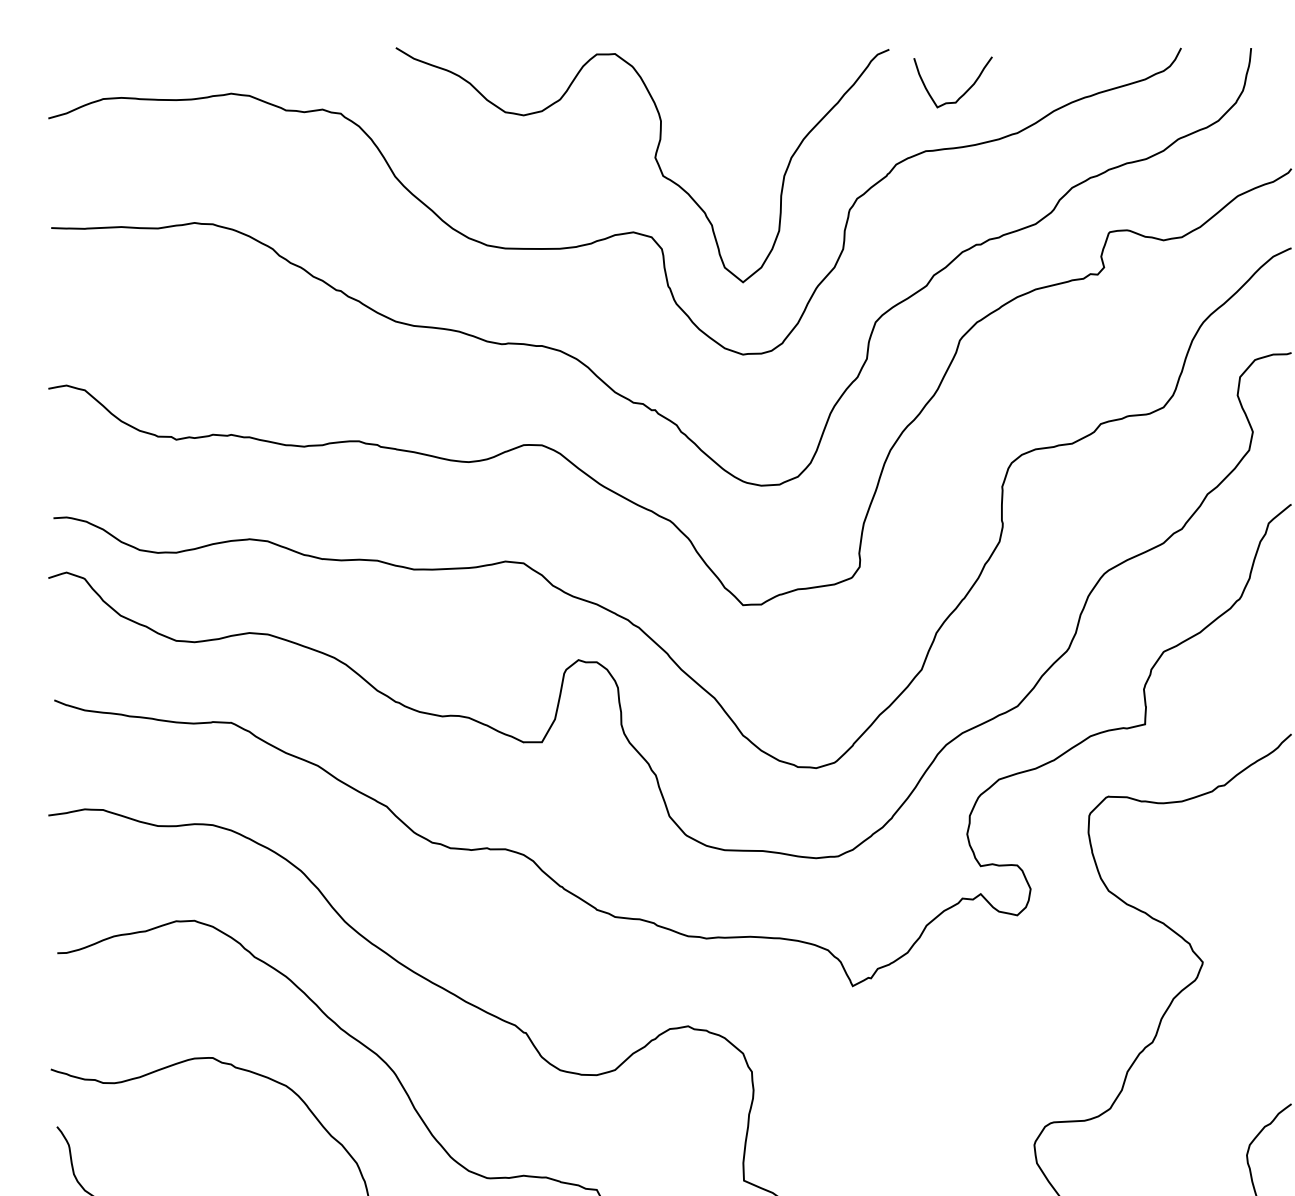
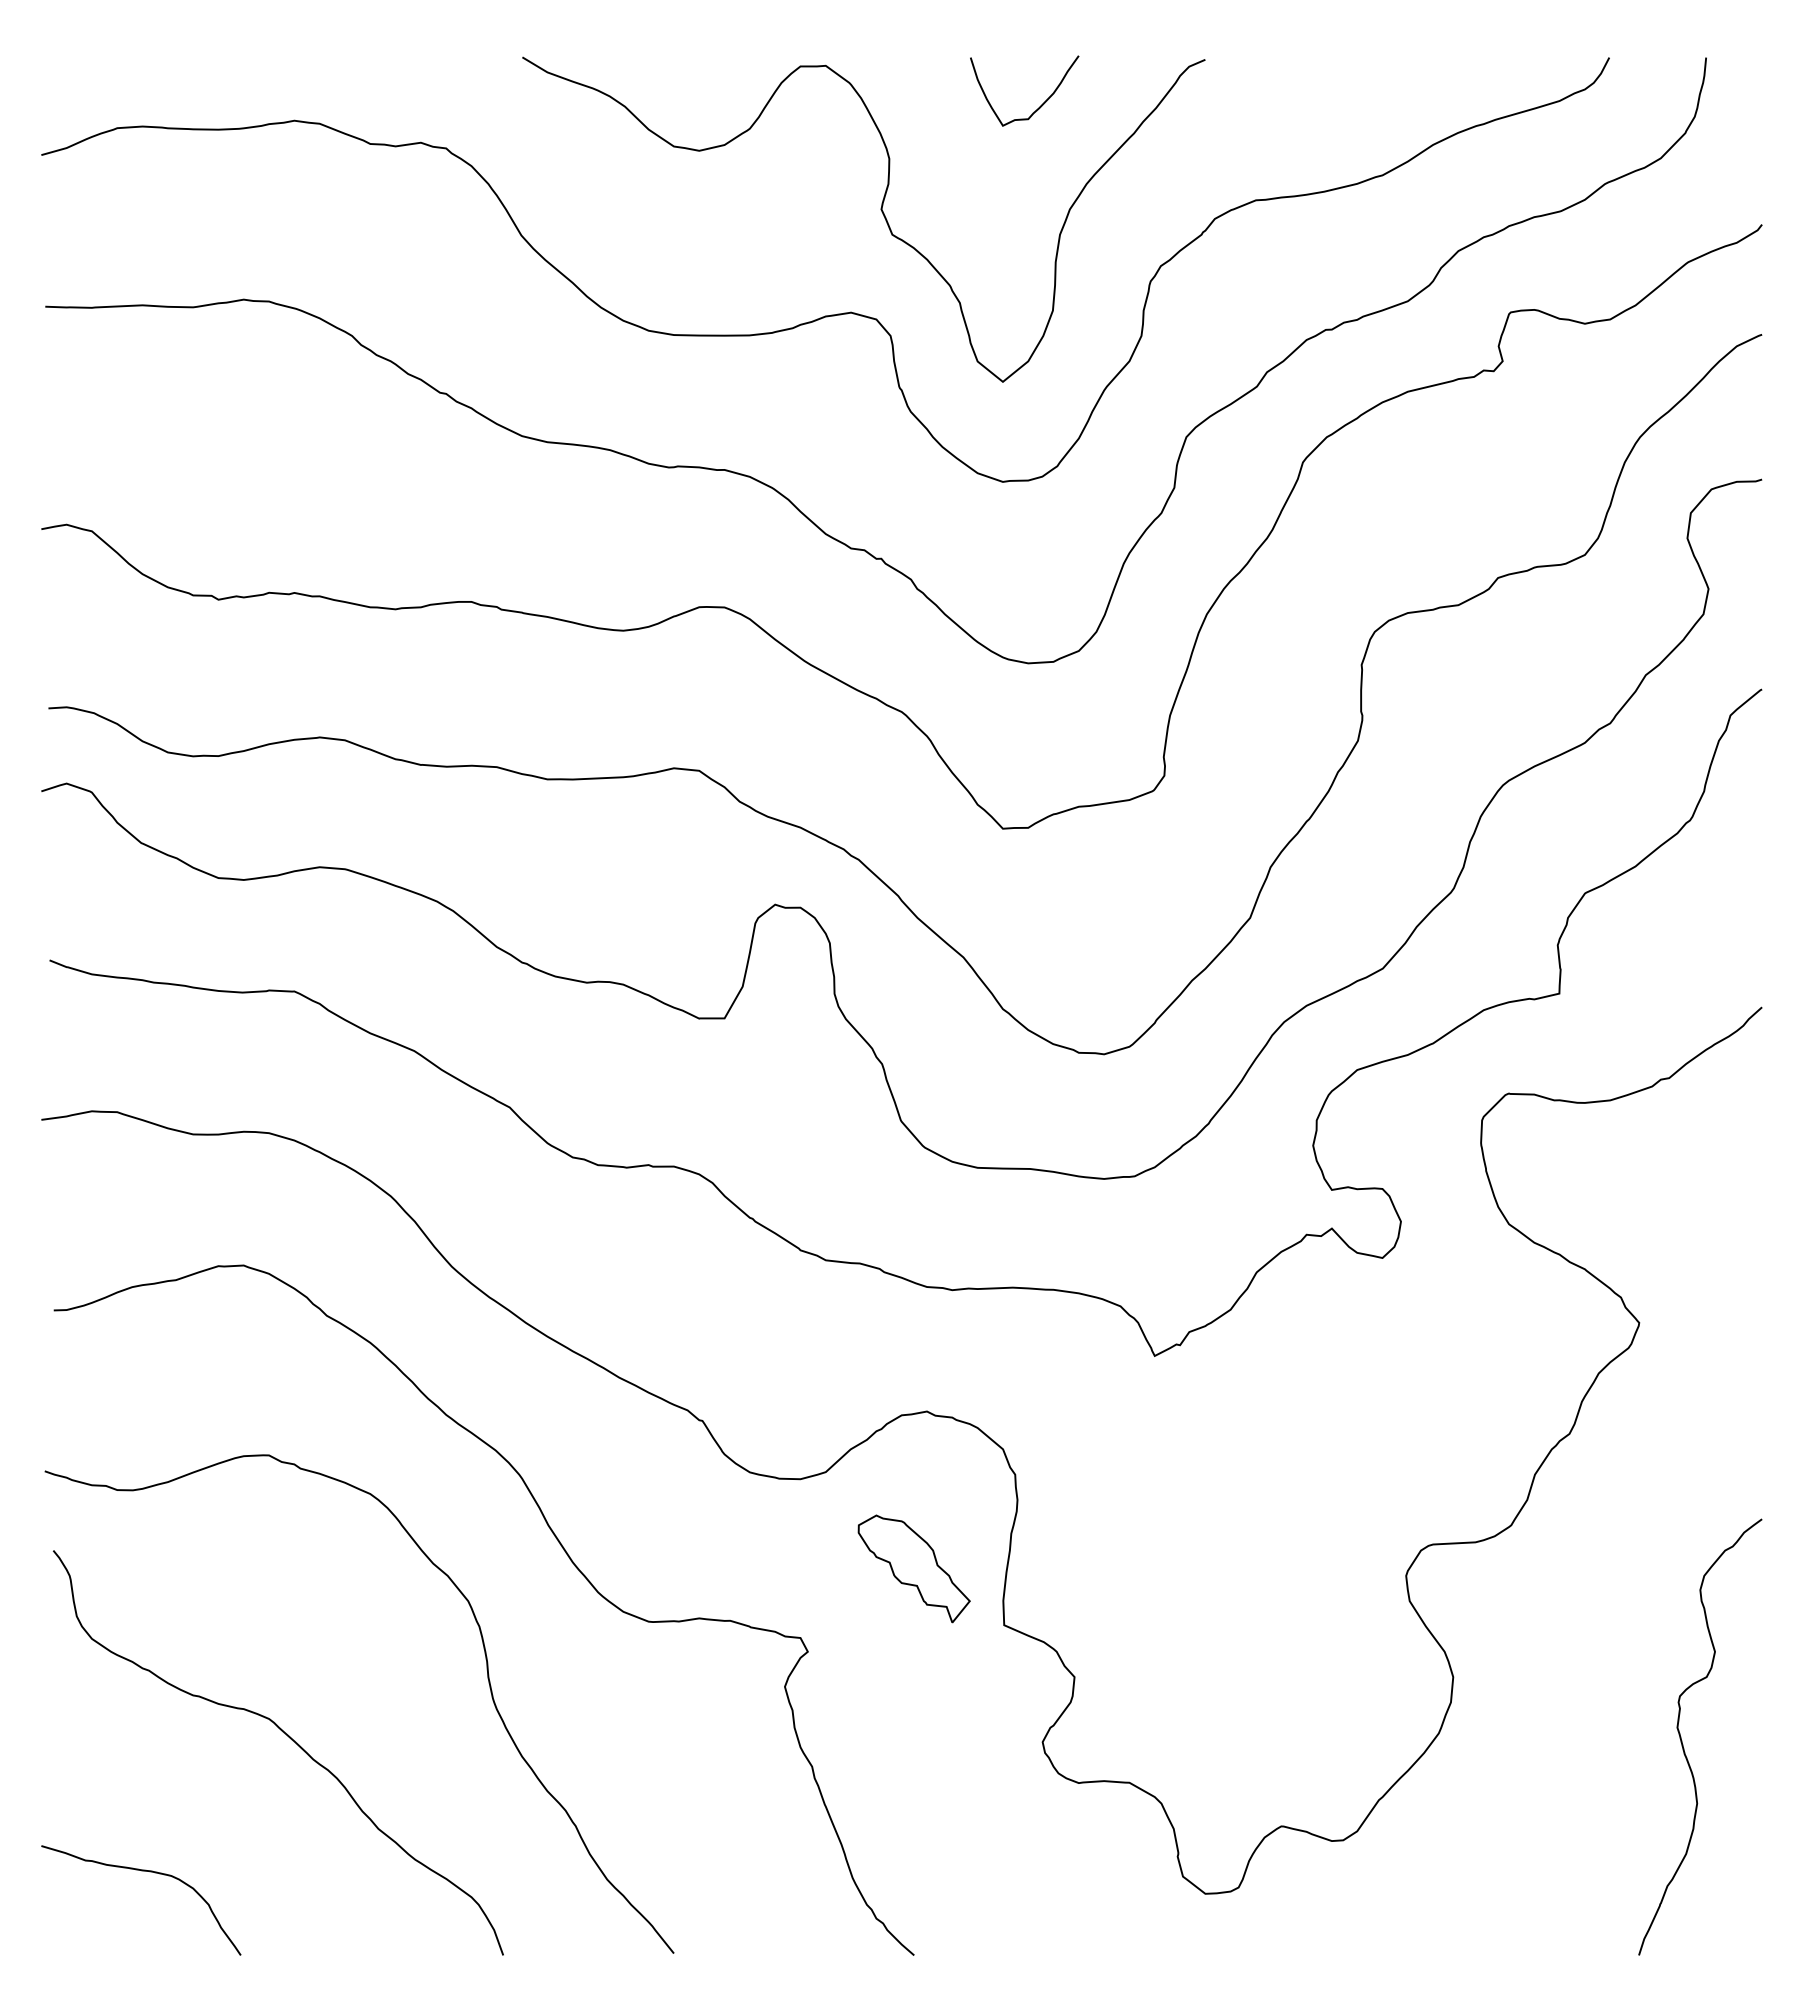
curve: (964, 92) -> (1040, 105), moved
part: (678, 1139) -> (913, 1568), added

